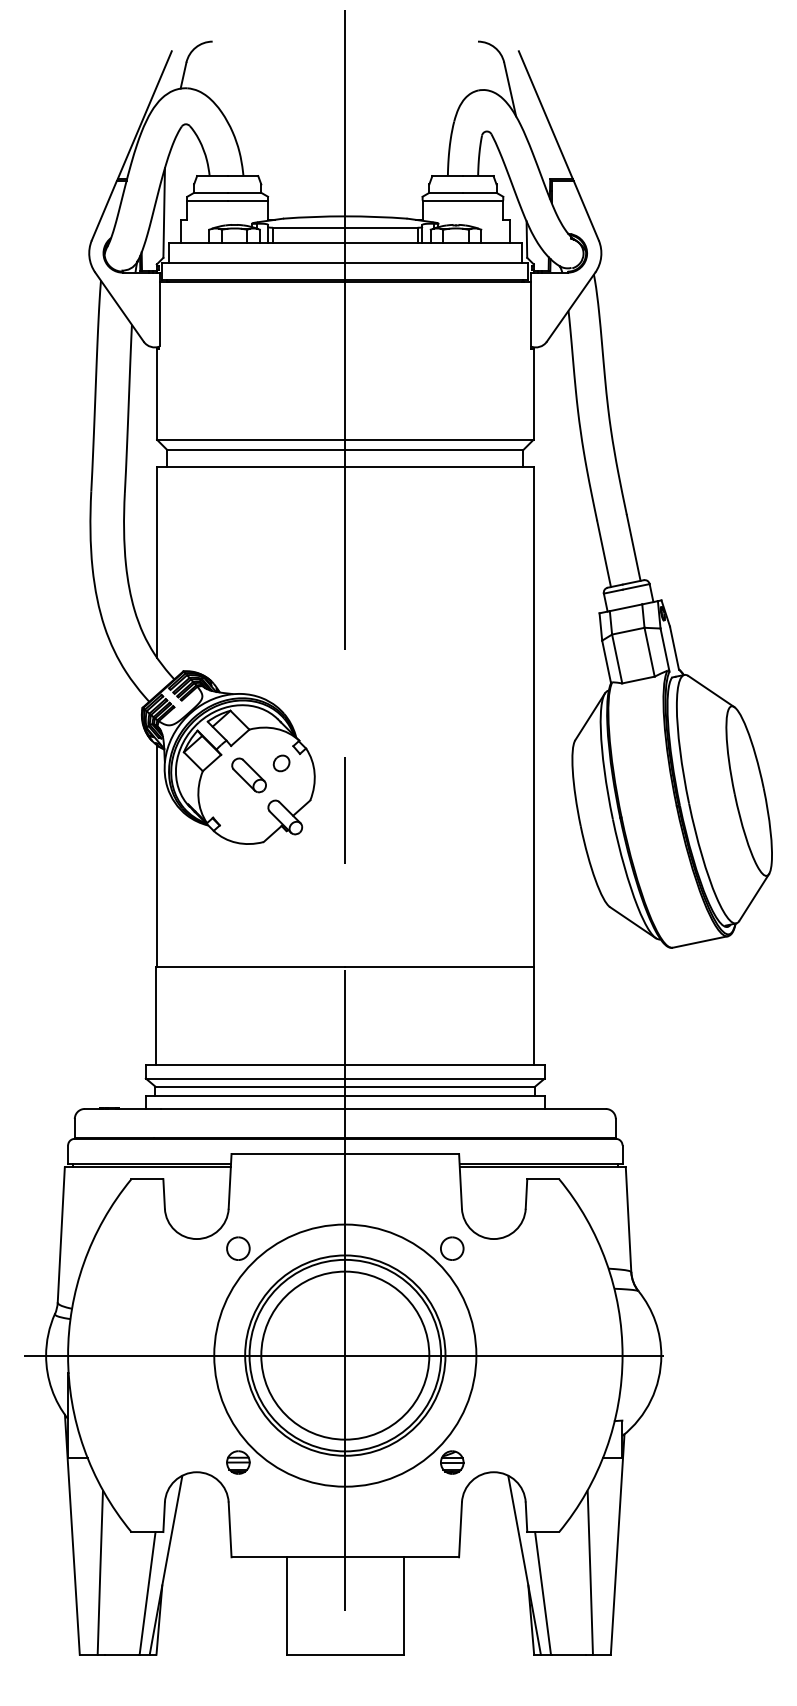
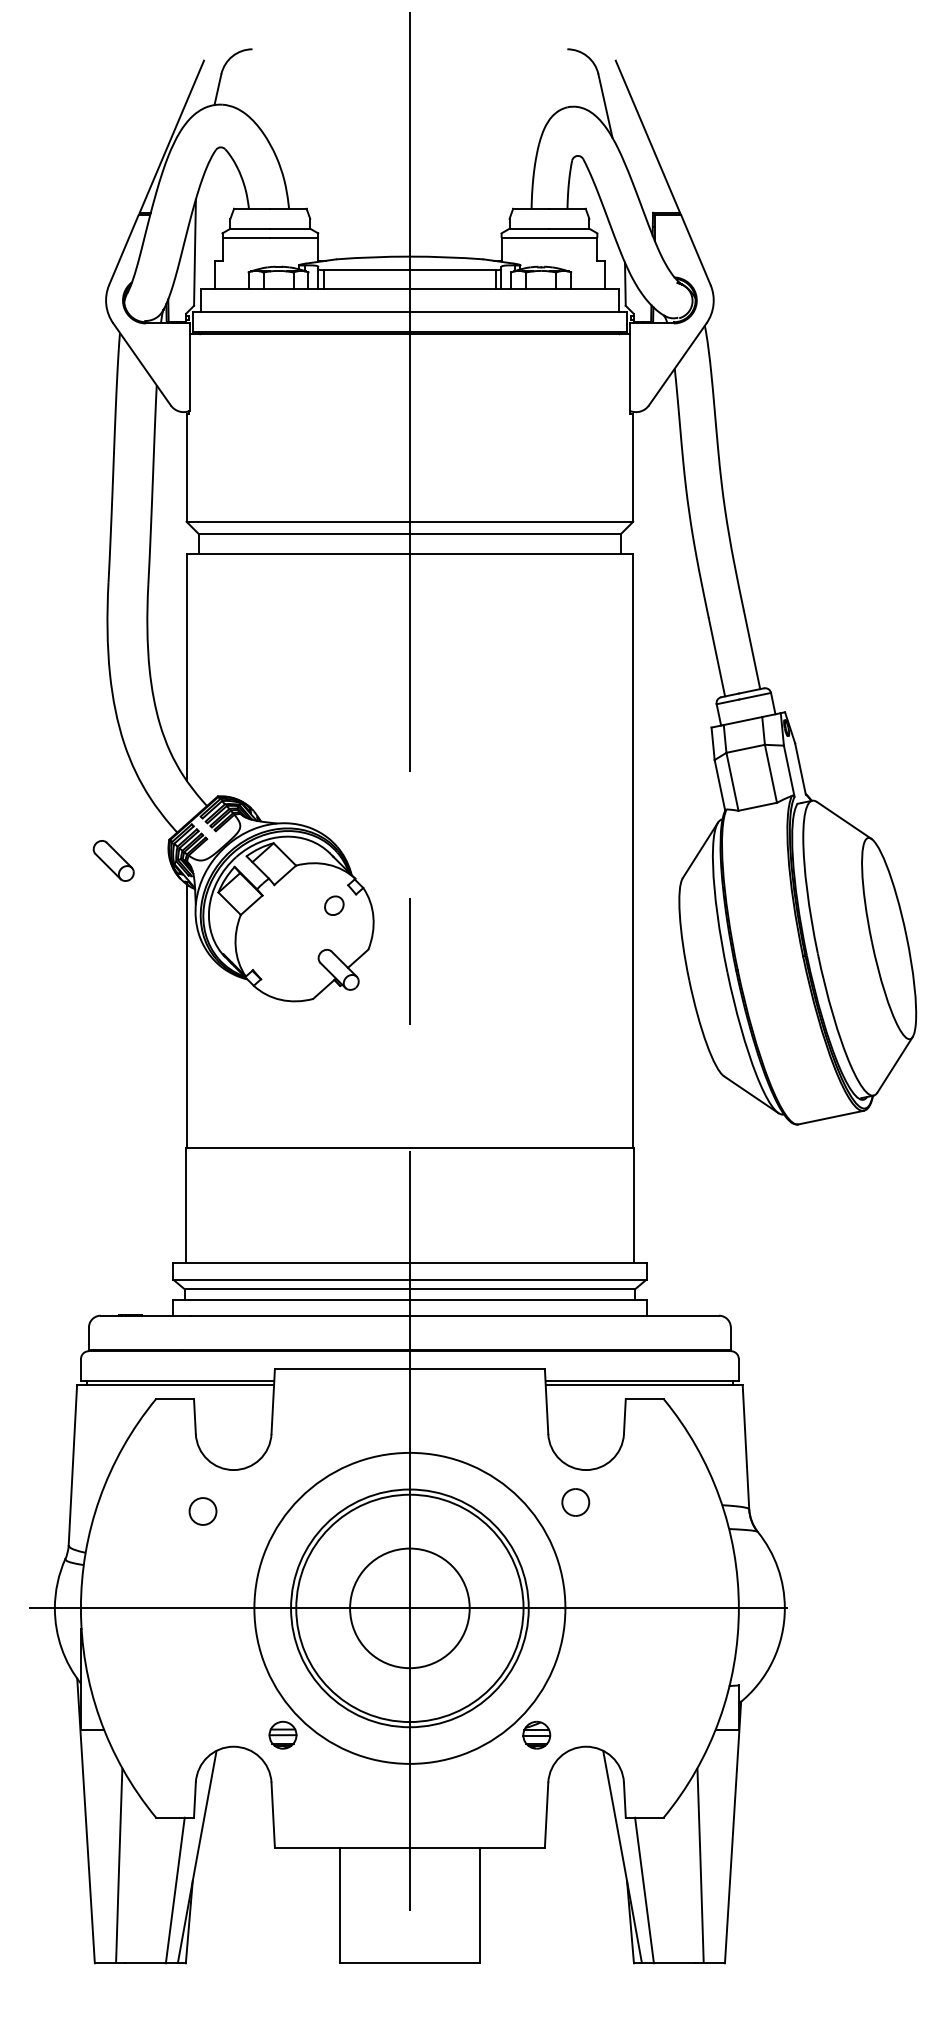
part: (248, 775) -> (113, 860), moved
part: (237, 1248) -> (202, 1511), moved
part: (452, 1248) -> (575, 1502), moved
circle: (344, 1355) -> (409, 1608), size x0.6

